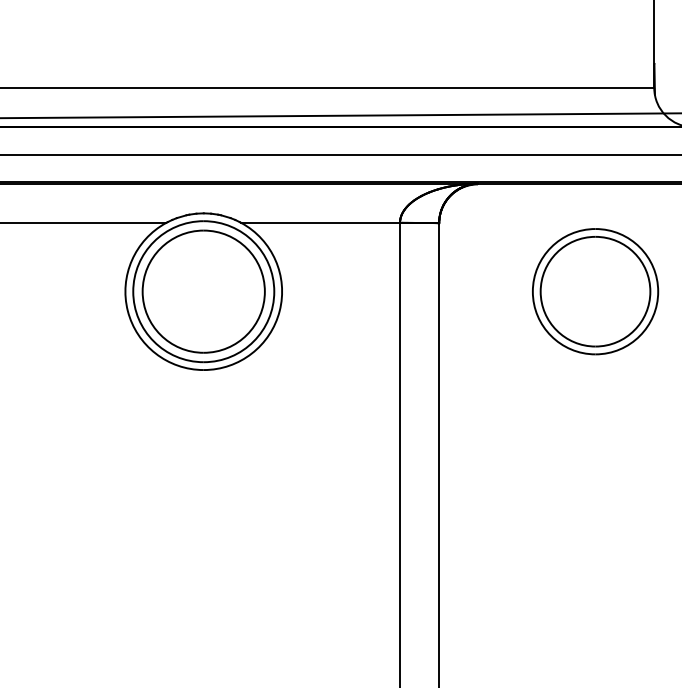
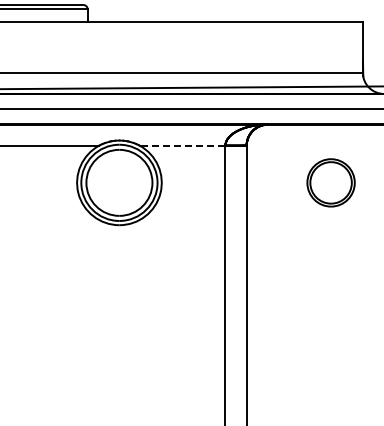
line: (320, 222) -> (182, 145), solid -> dashed
part: (594, 291) -> (330, 182), size x0.7

